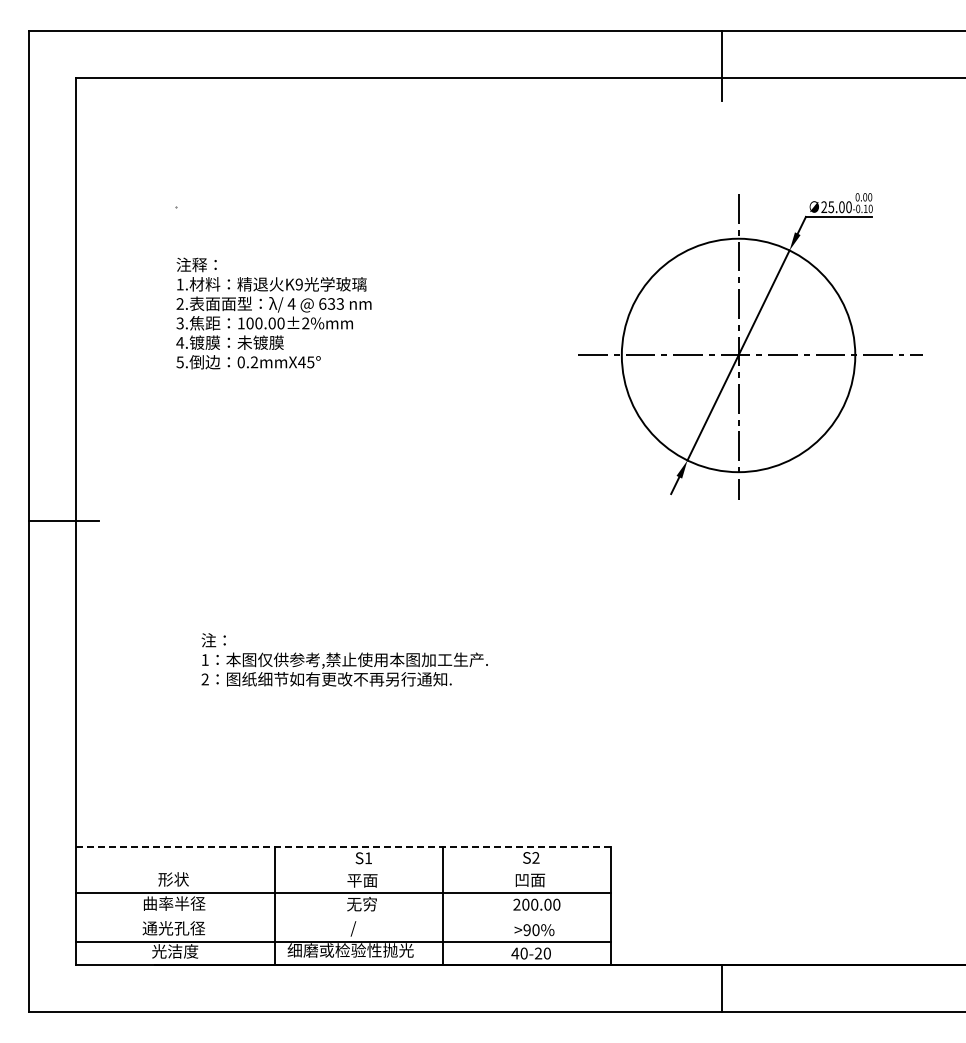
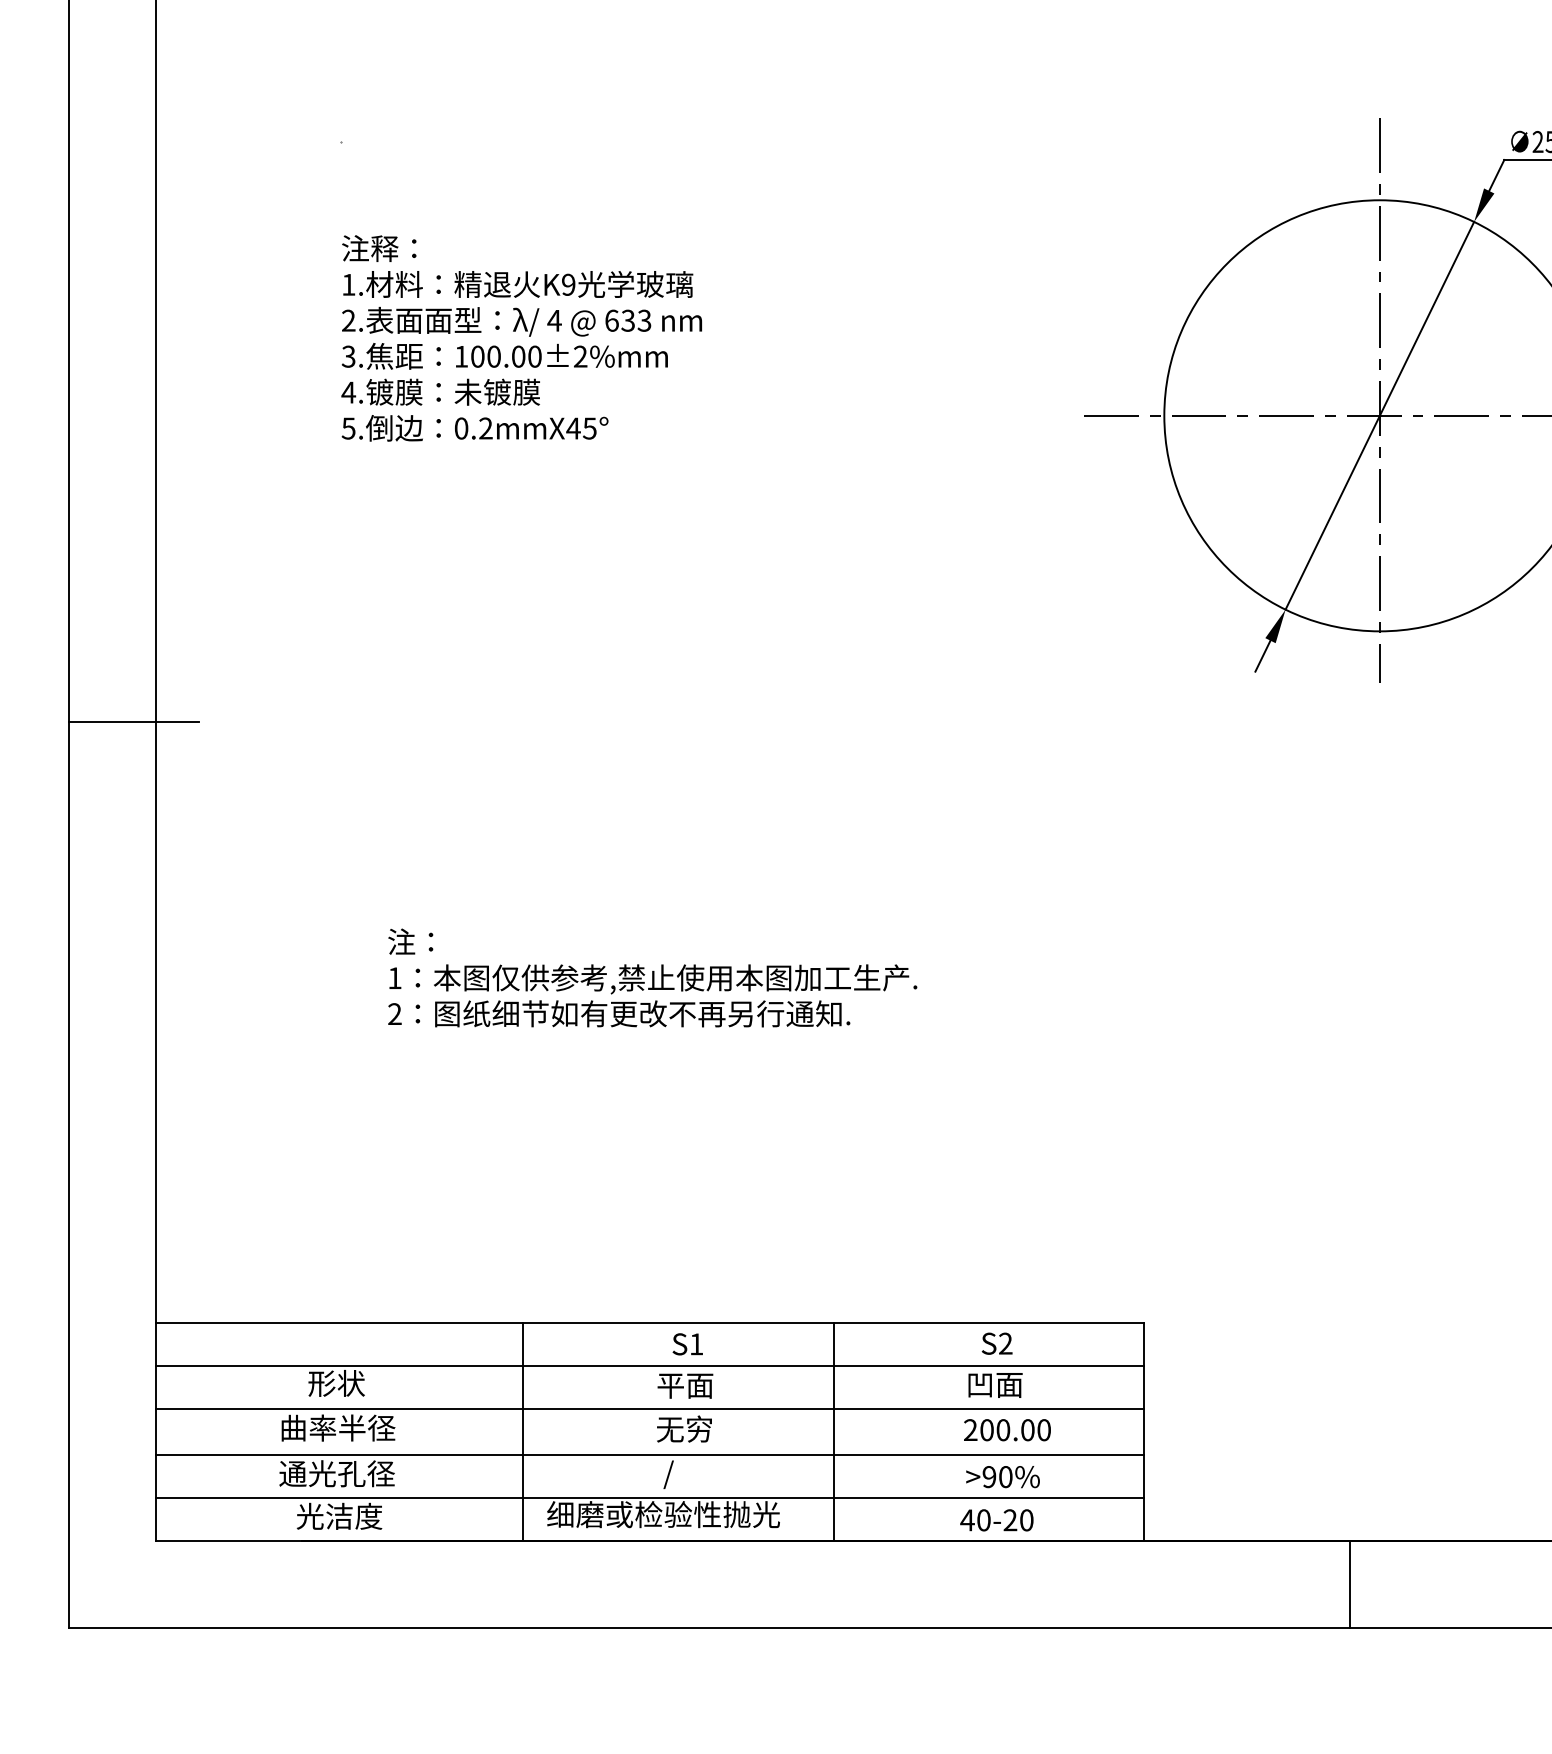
line: (343, 846) -> (650, 1322), dashed -> solid
line: (342, 870) -> (648, 1366), added
line: (342, 918) -> (648, 1455), added

